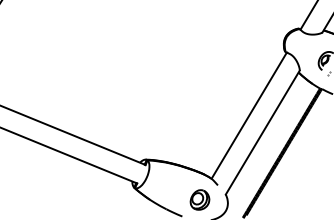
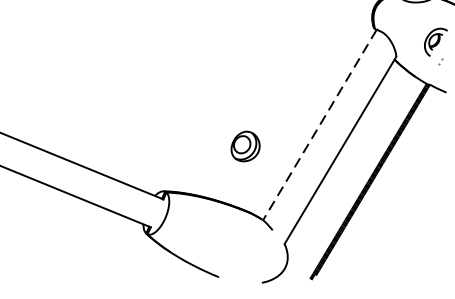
line: (248, 116) -> (318, 126), solid -> dashed
part: (199, 199) -> (244, 145), moved

